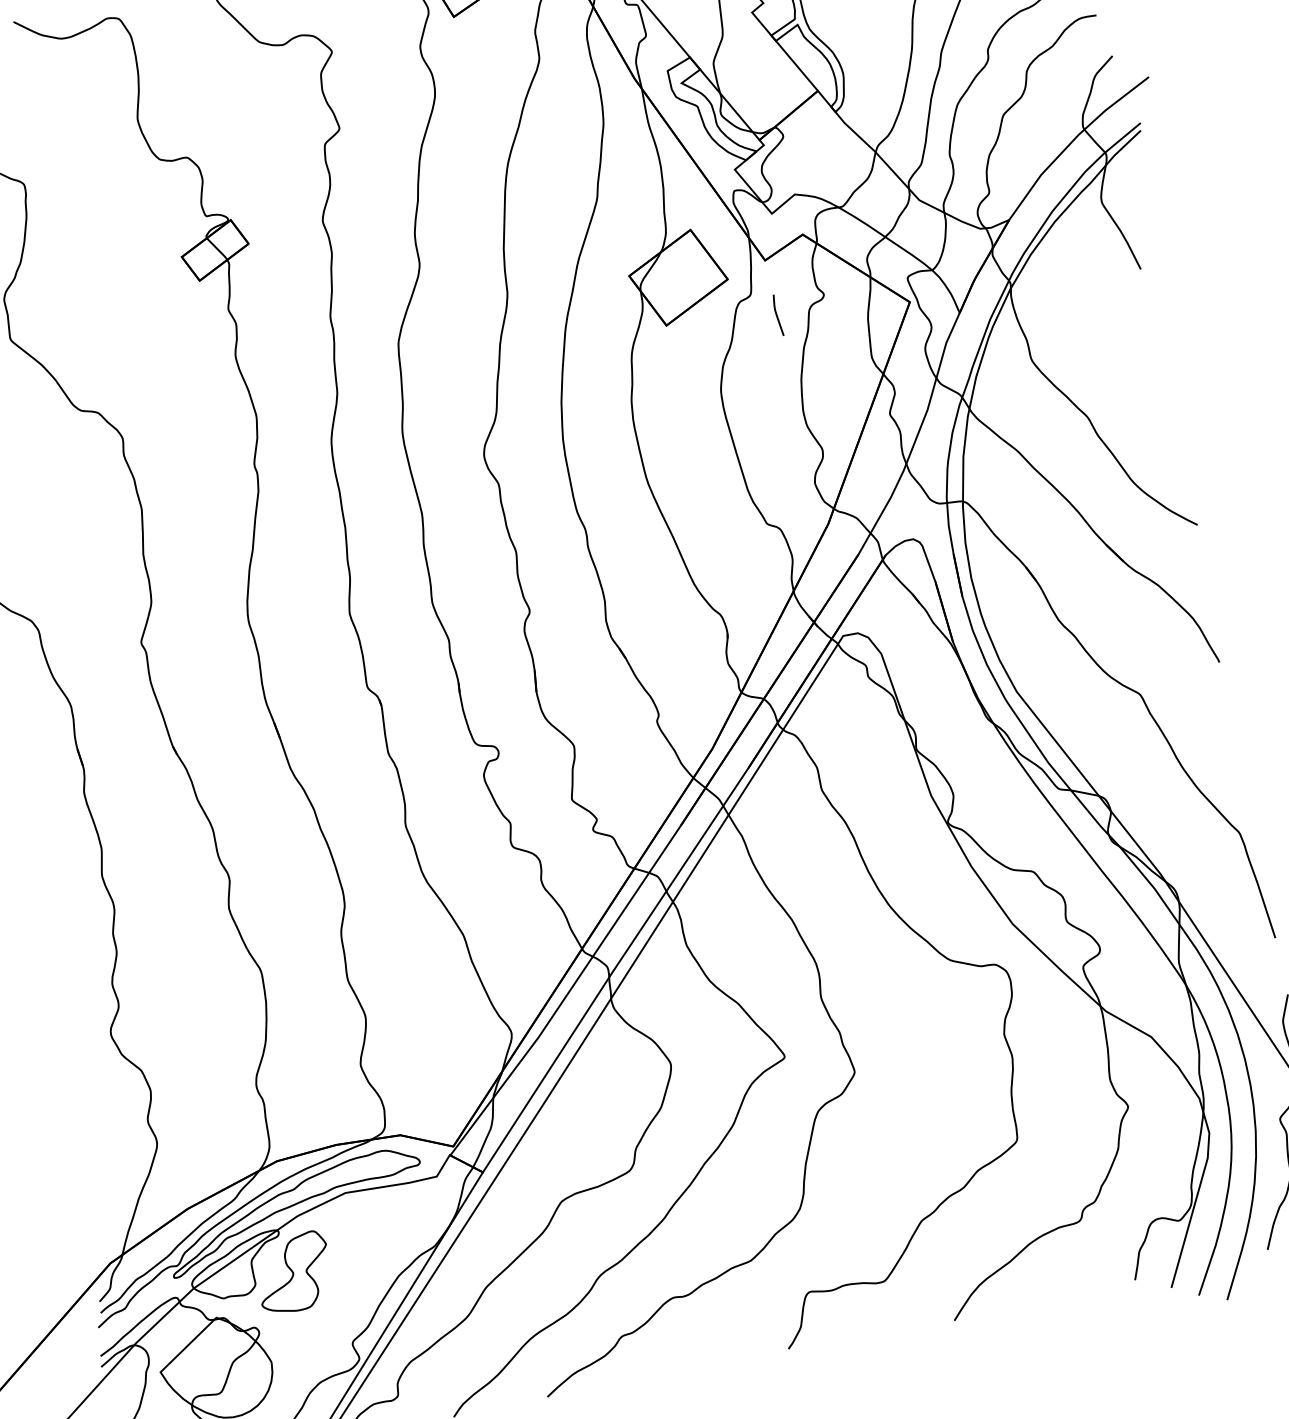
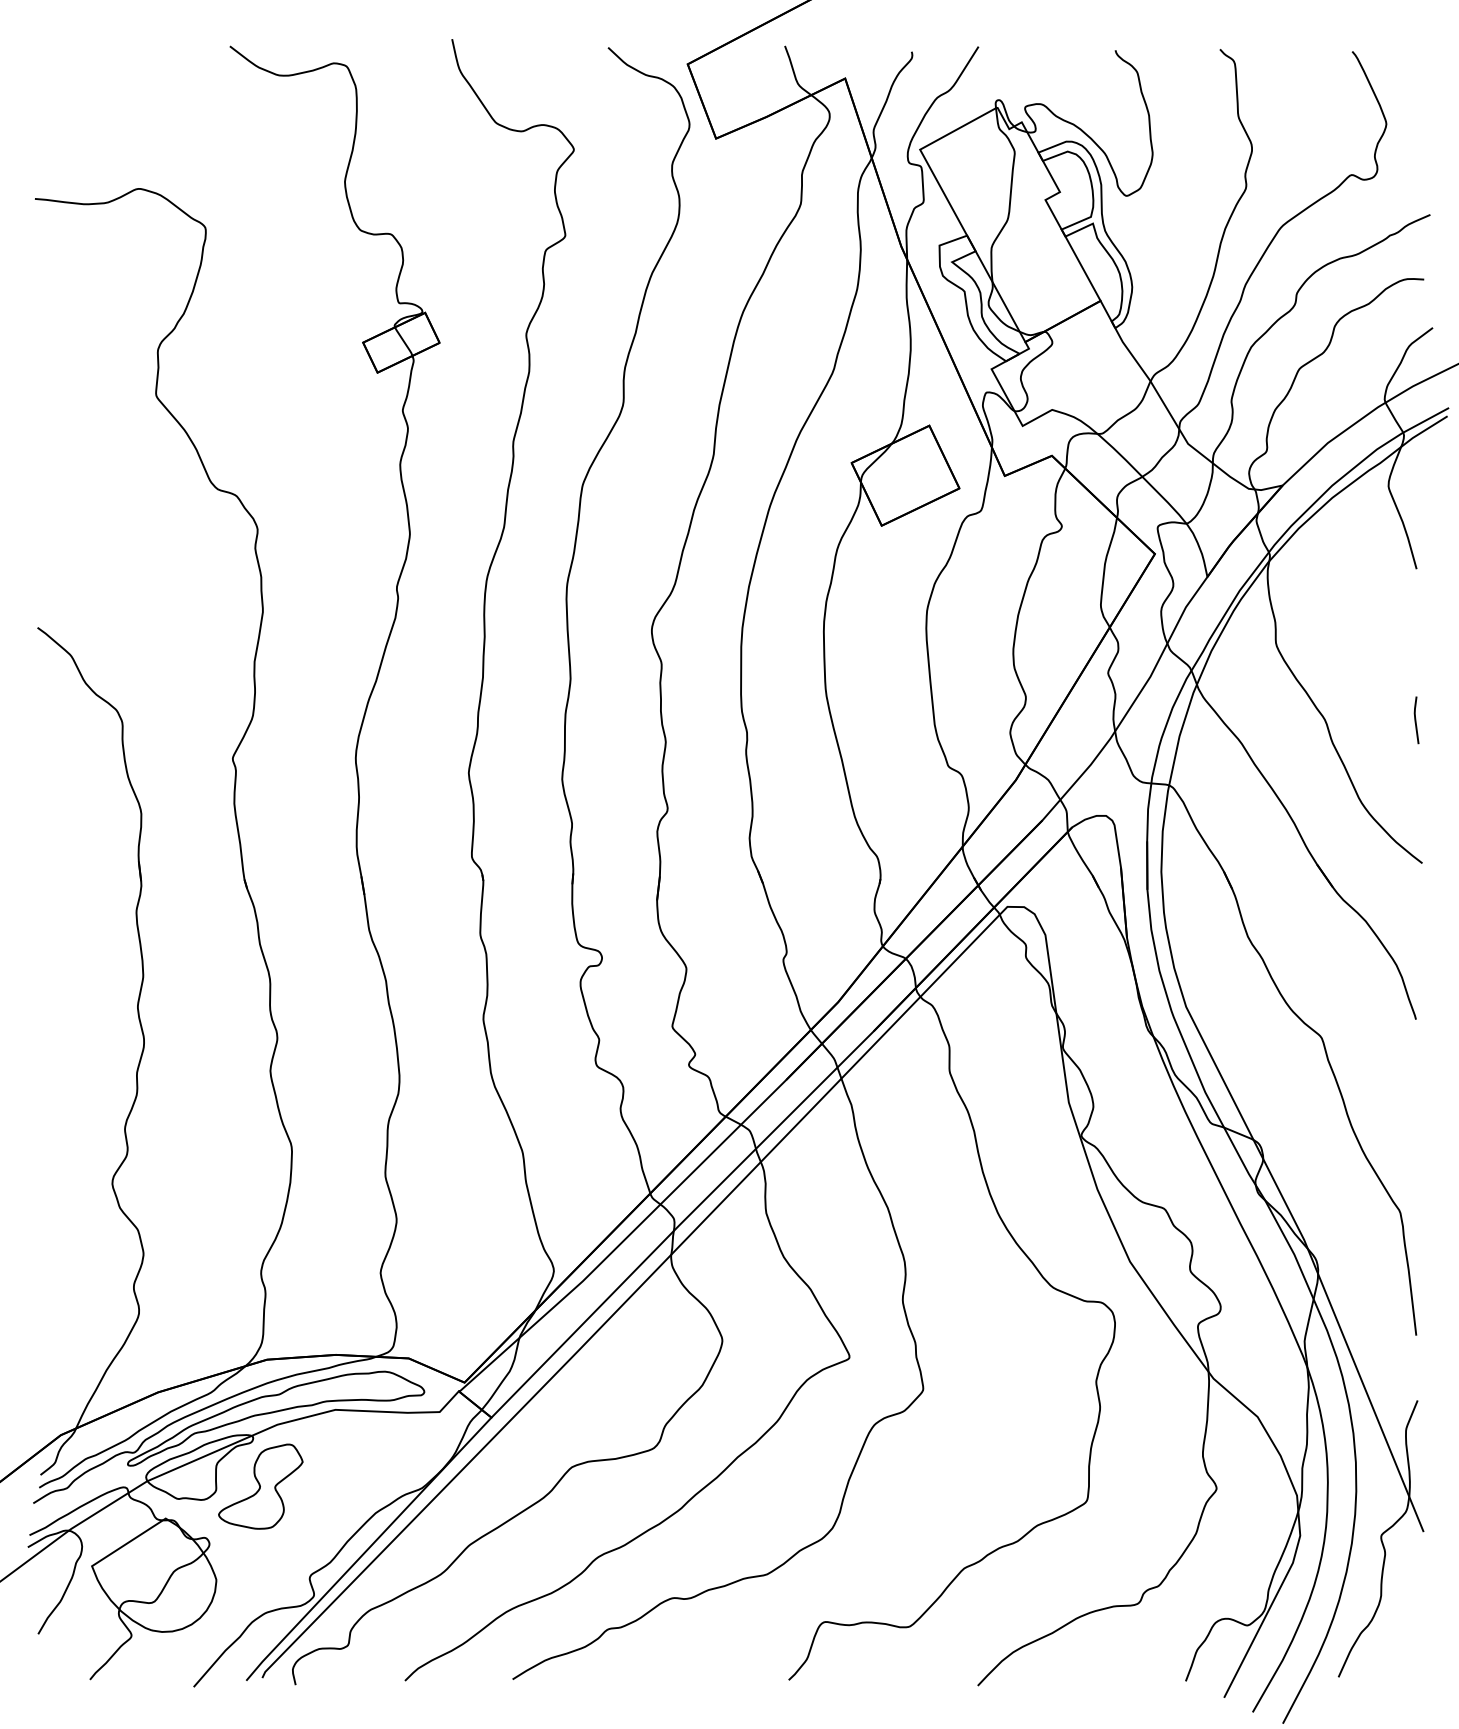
line: (777, 315) -> (1416, 720), moved

